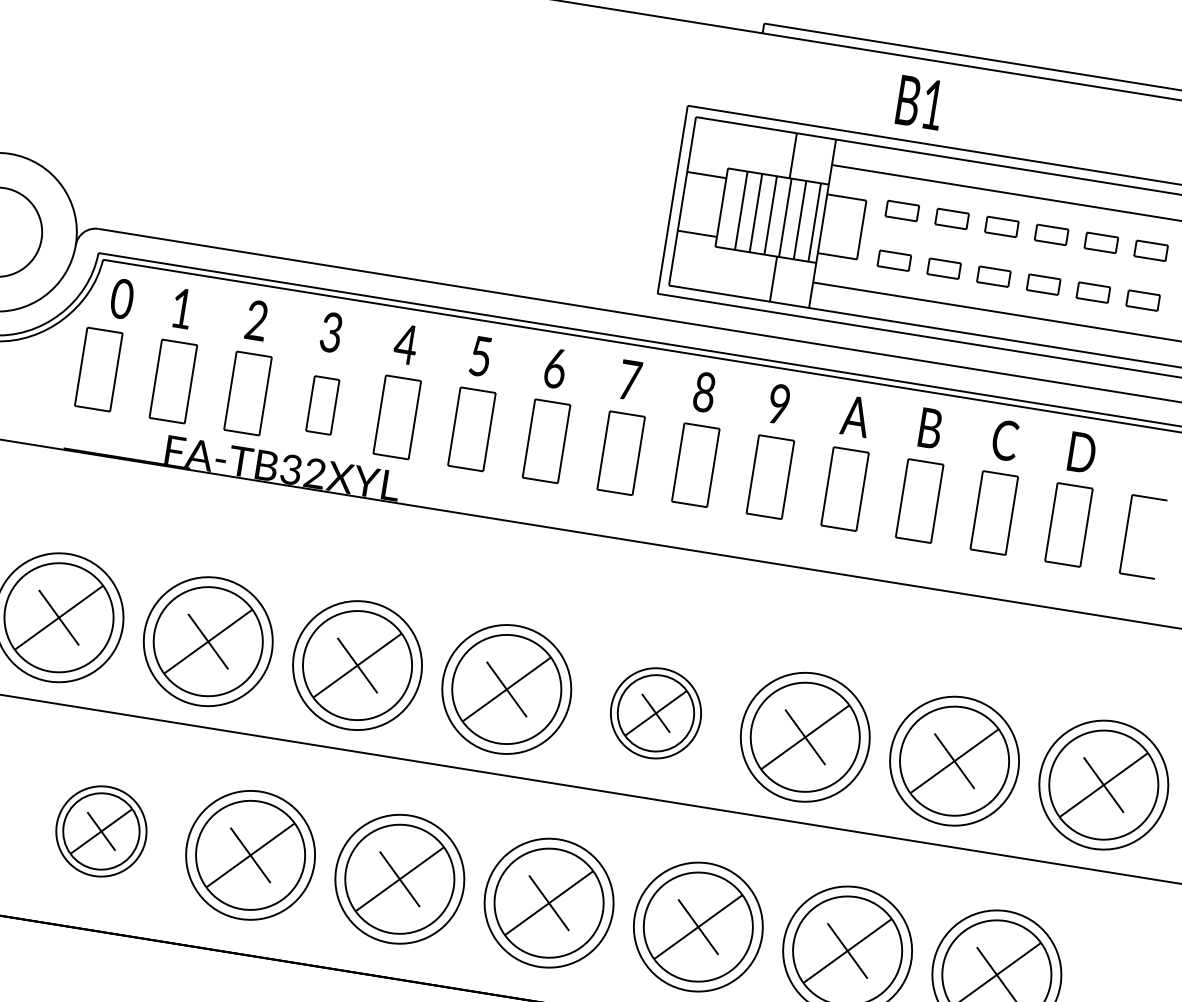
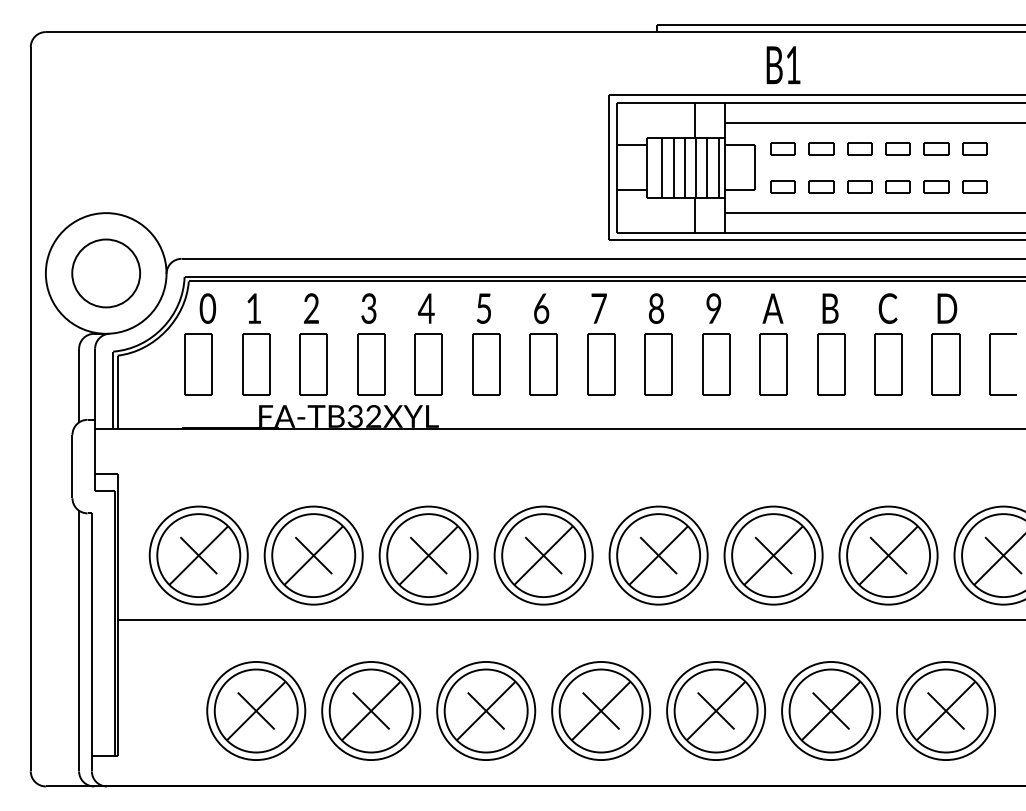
part: (323, 405) -> (371, 364), size x1.43
part: (655, 713) -> (658, 555), size x1.43
part: (101, 830) -> (256, 710), size x1.43

